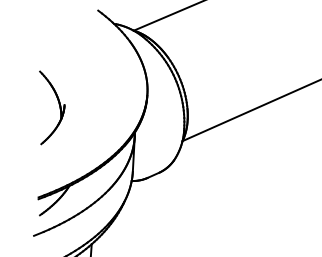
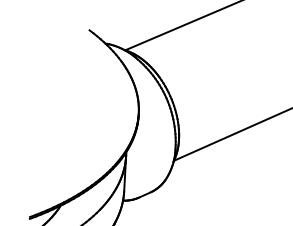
part: (58, 104) -> (49, 124), removed

